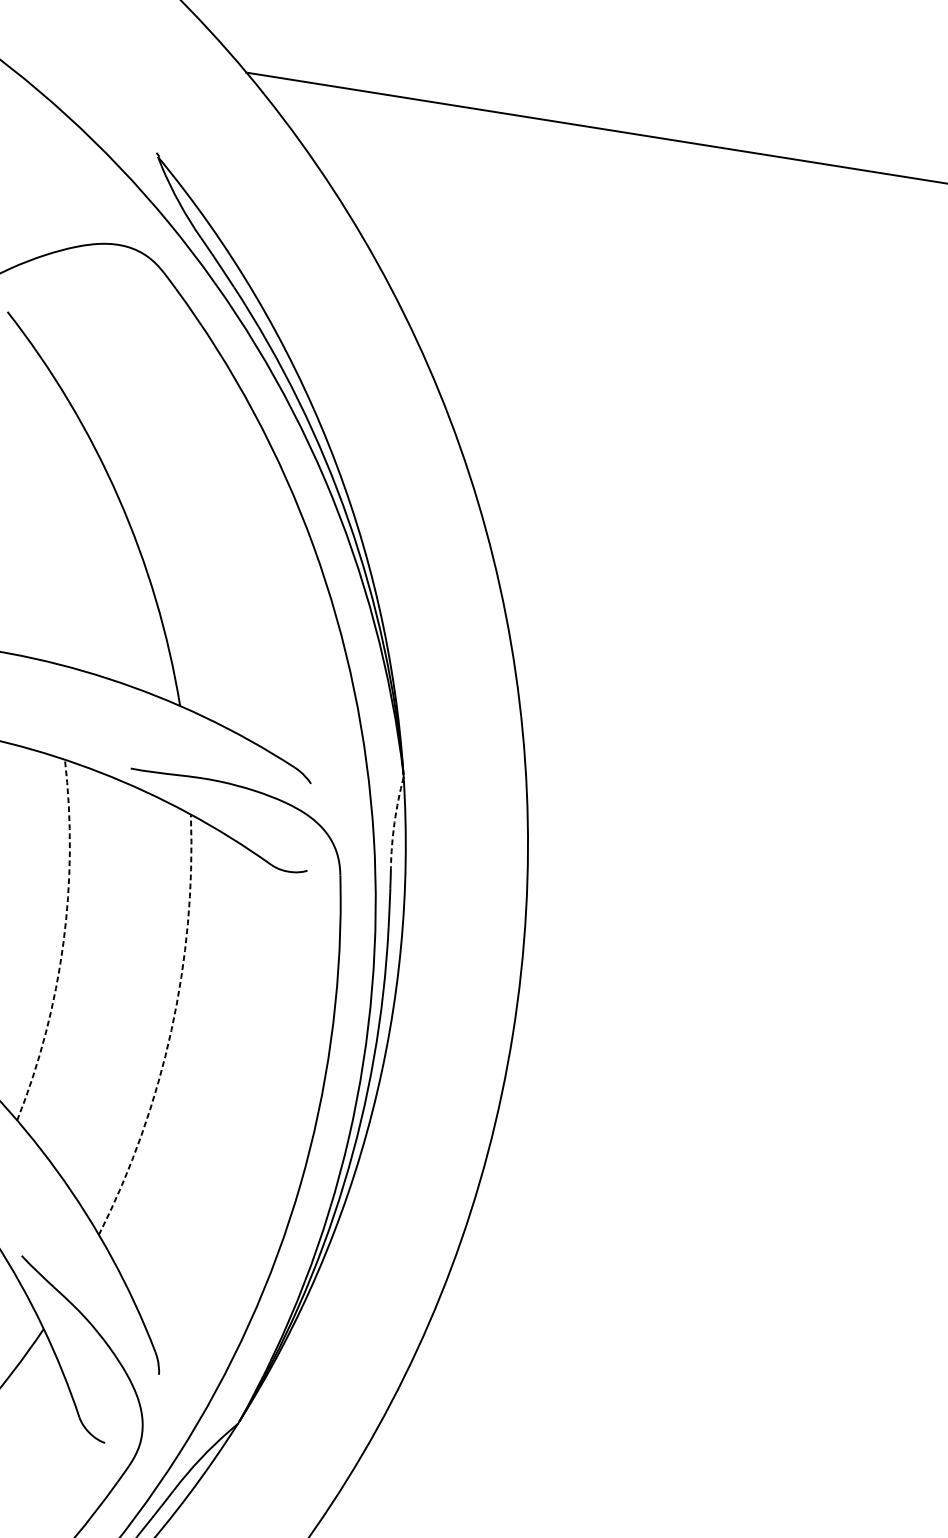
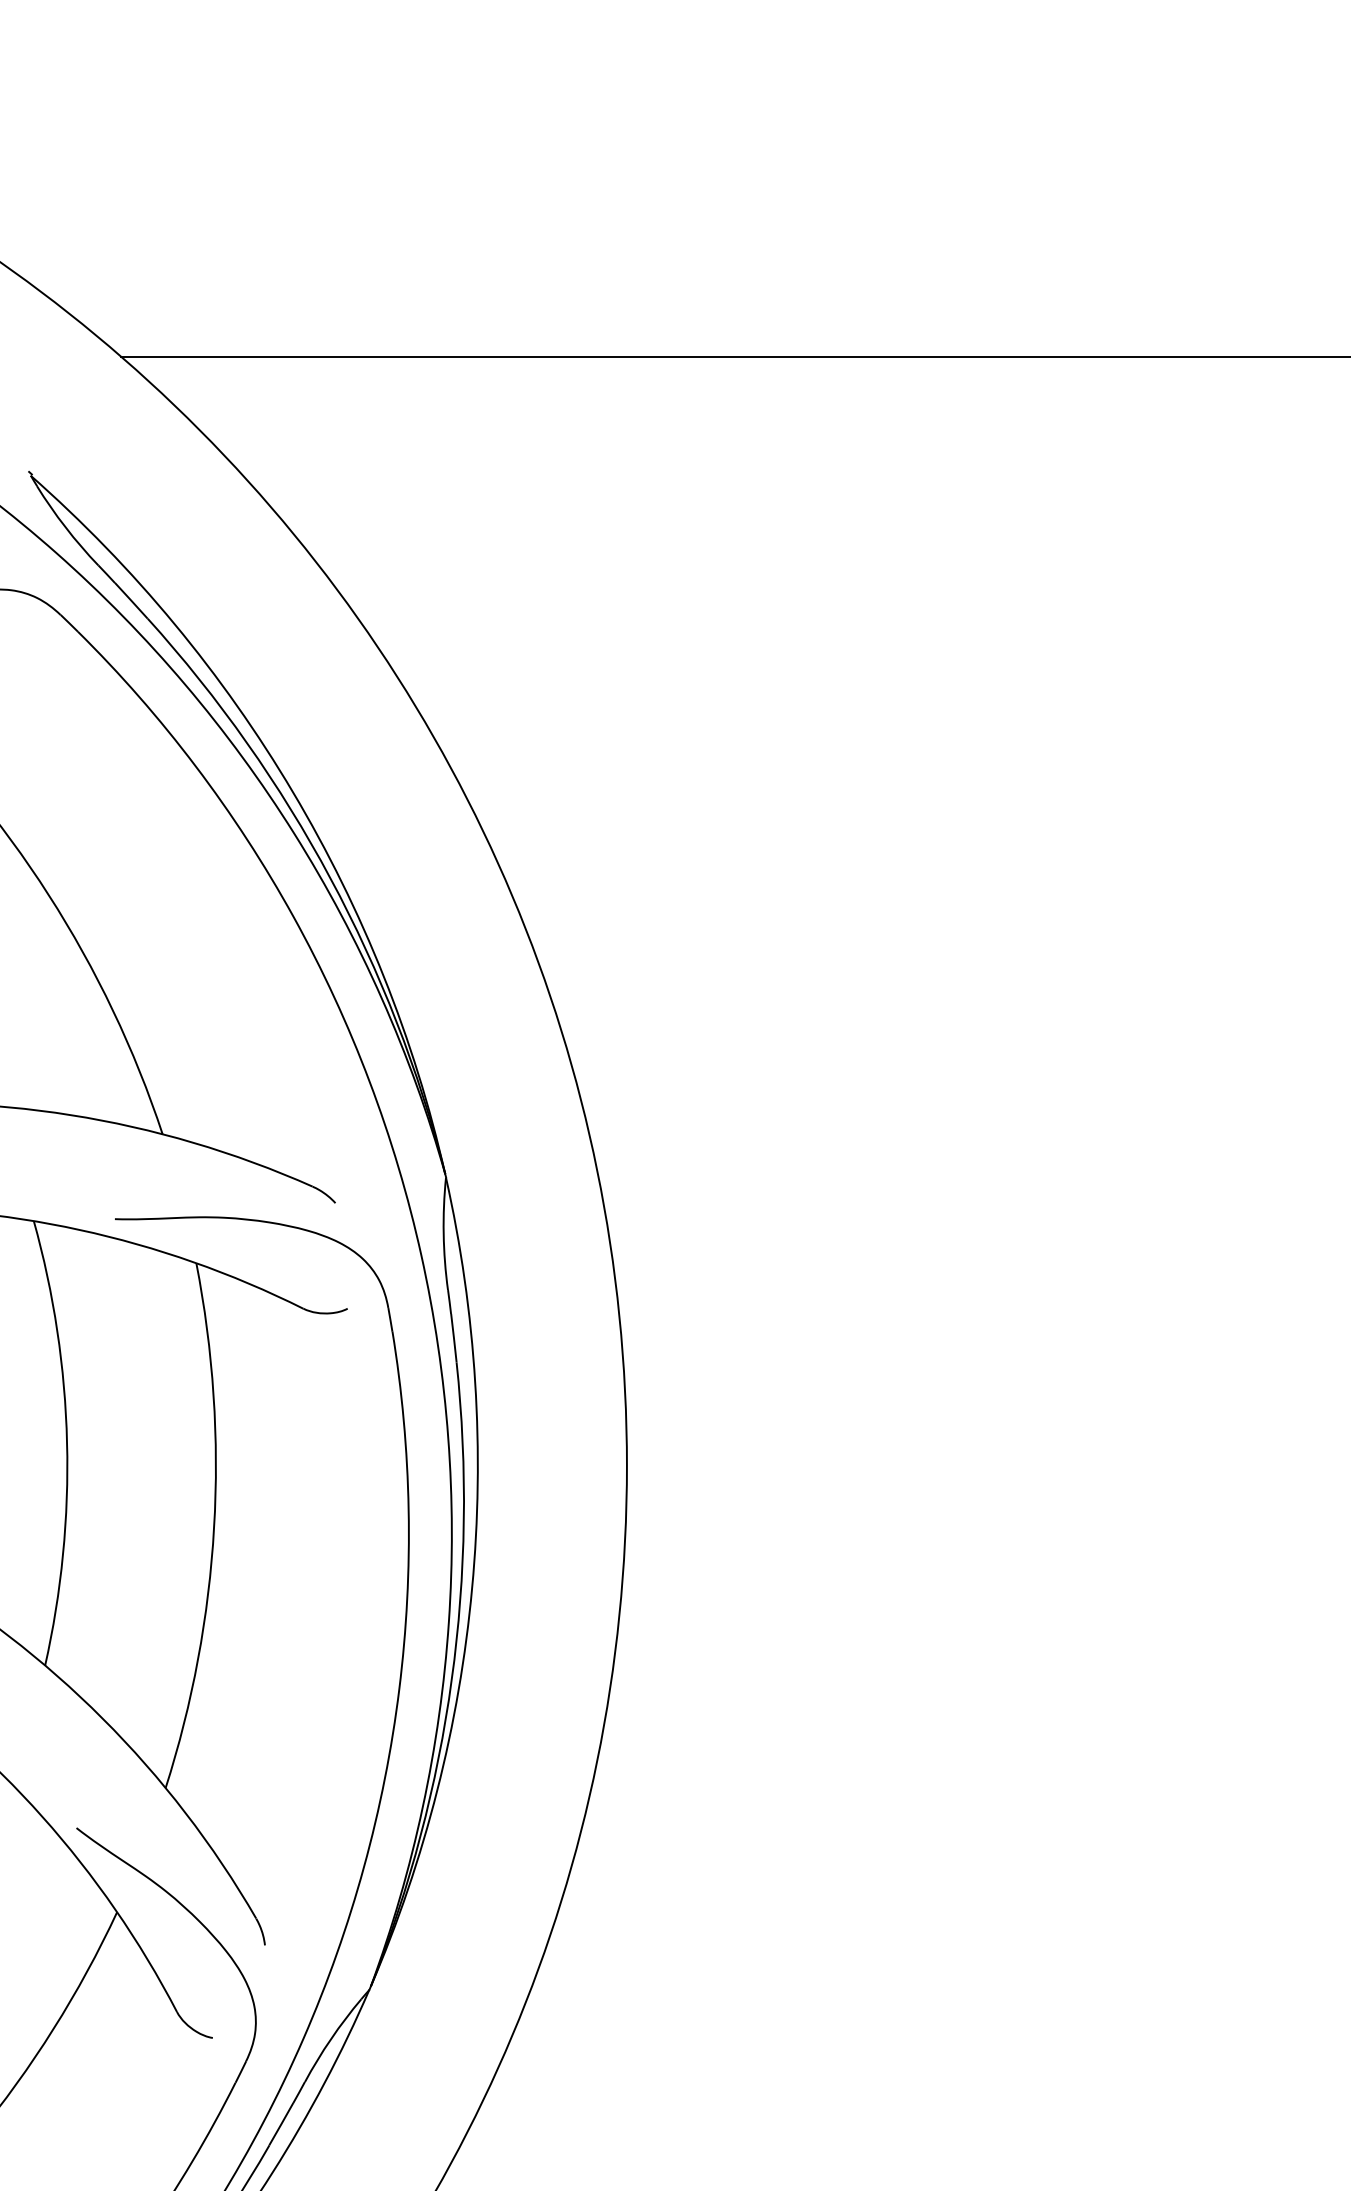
arc: (394, 822) -> (443, 1233), dashed -> solid
arc: (63, 942) -> (67, 1442), dashed -> solid
arc: (171, 1030) -> (214, 1527), dashed -> solid

